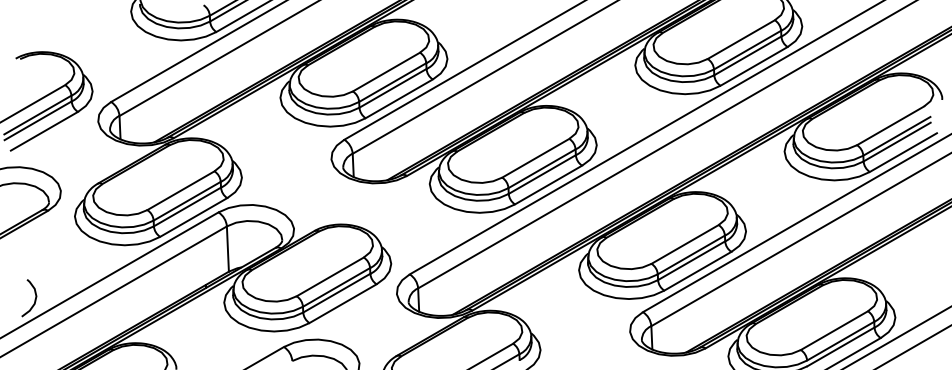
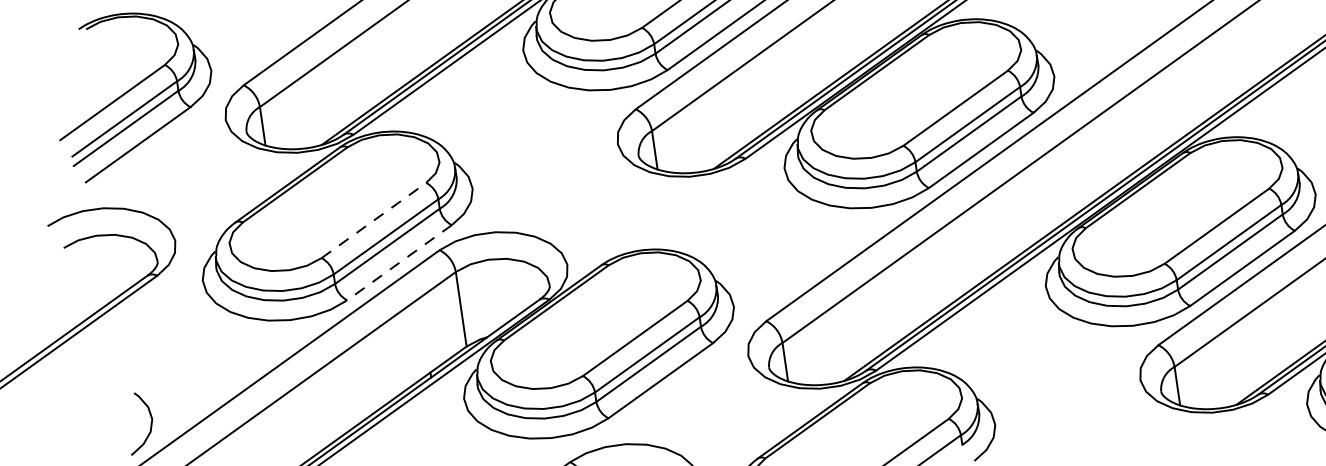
line: (180, 190) -> (373, 220), solid -> dashed
line: (193, 217) -> (399, 262), solid -> dashed

